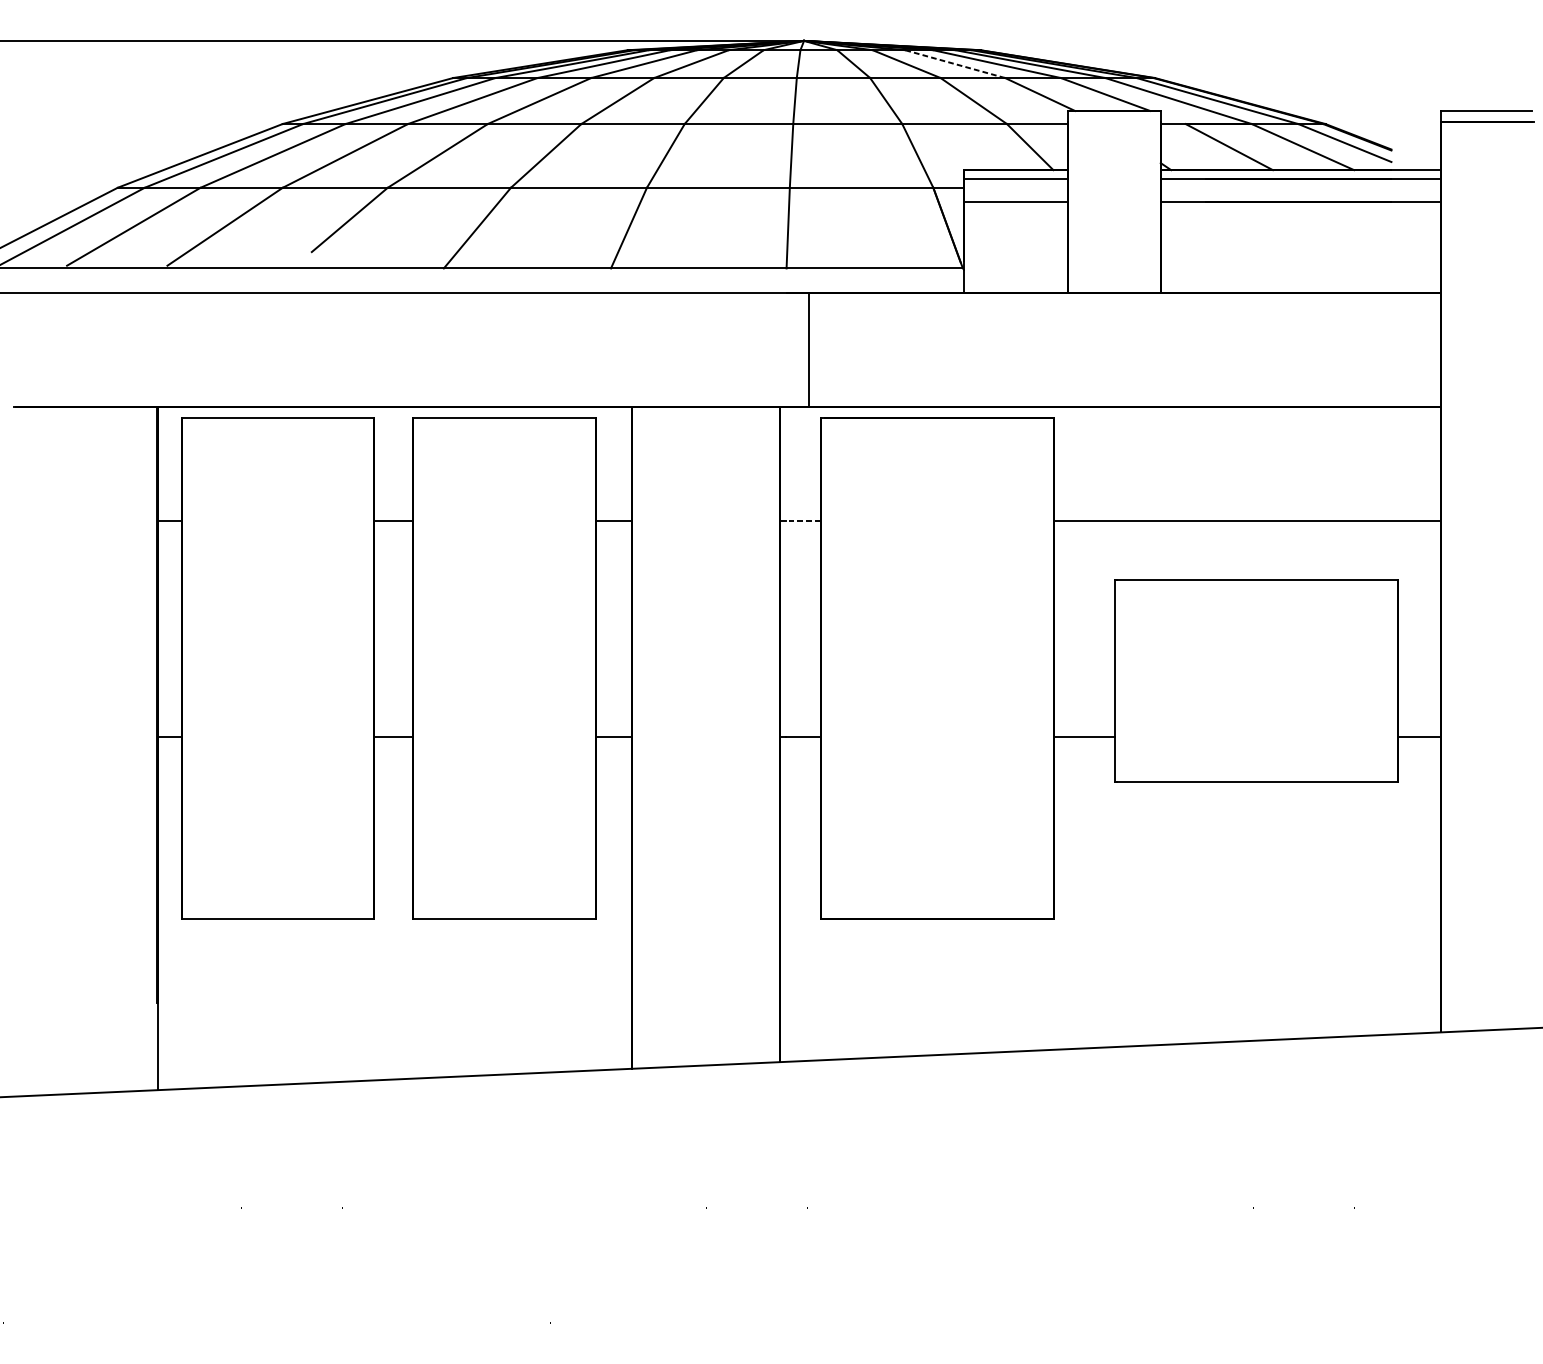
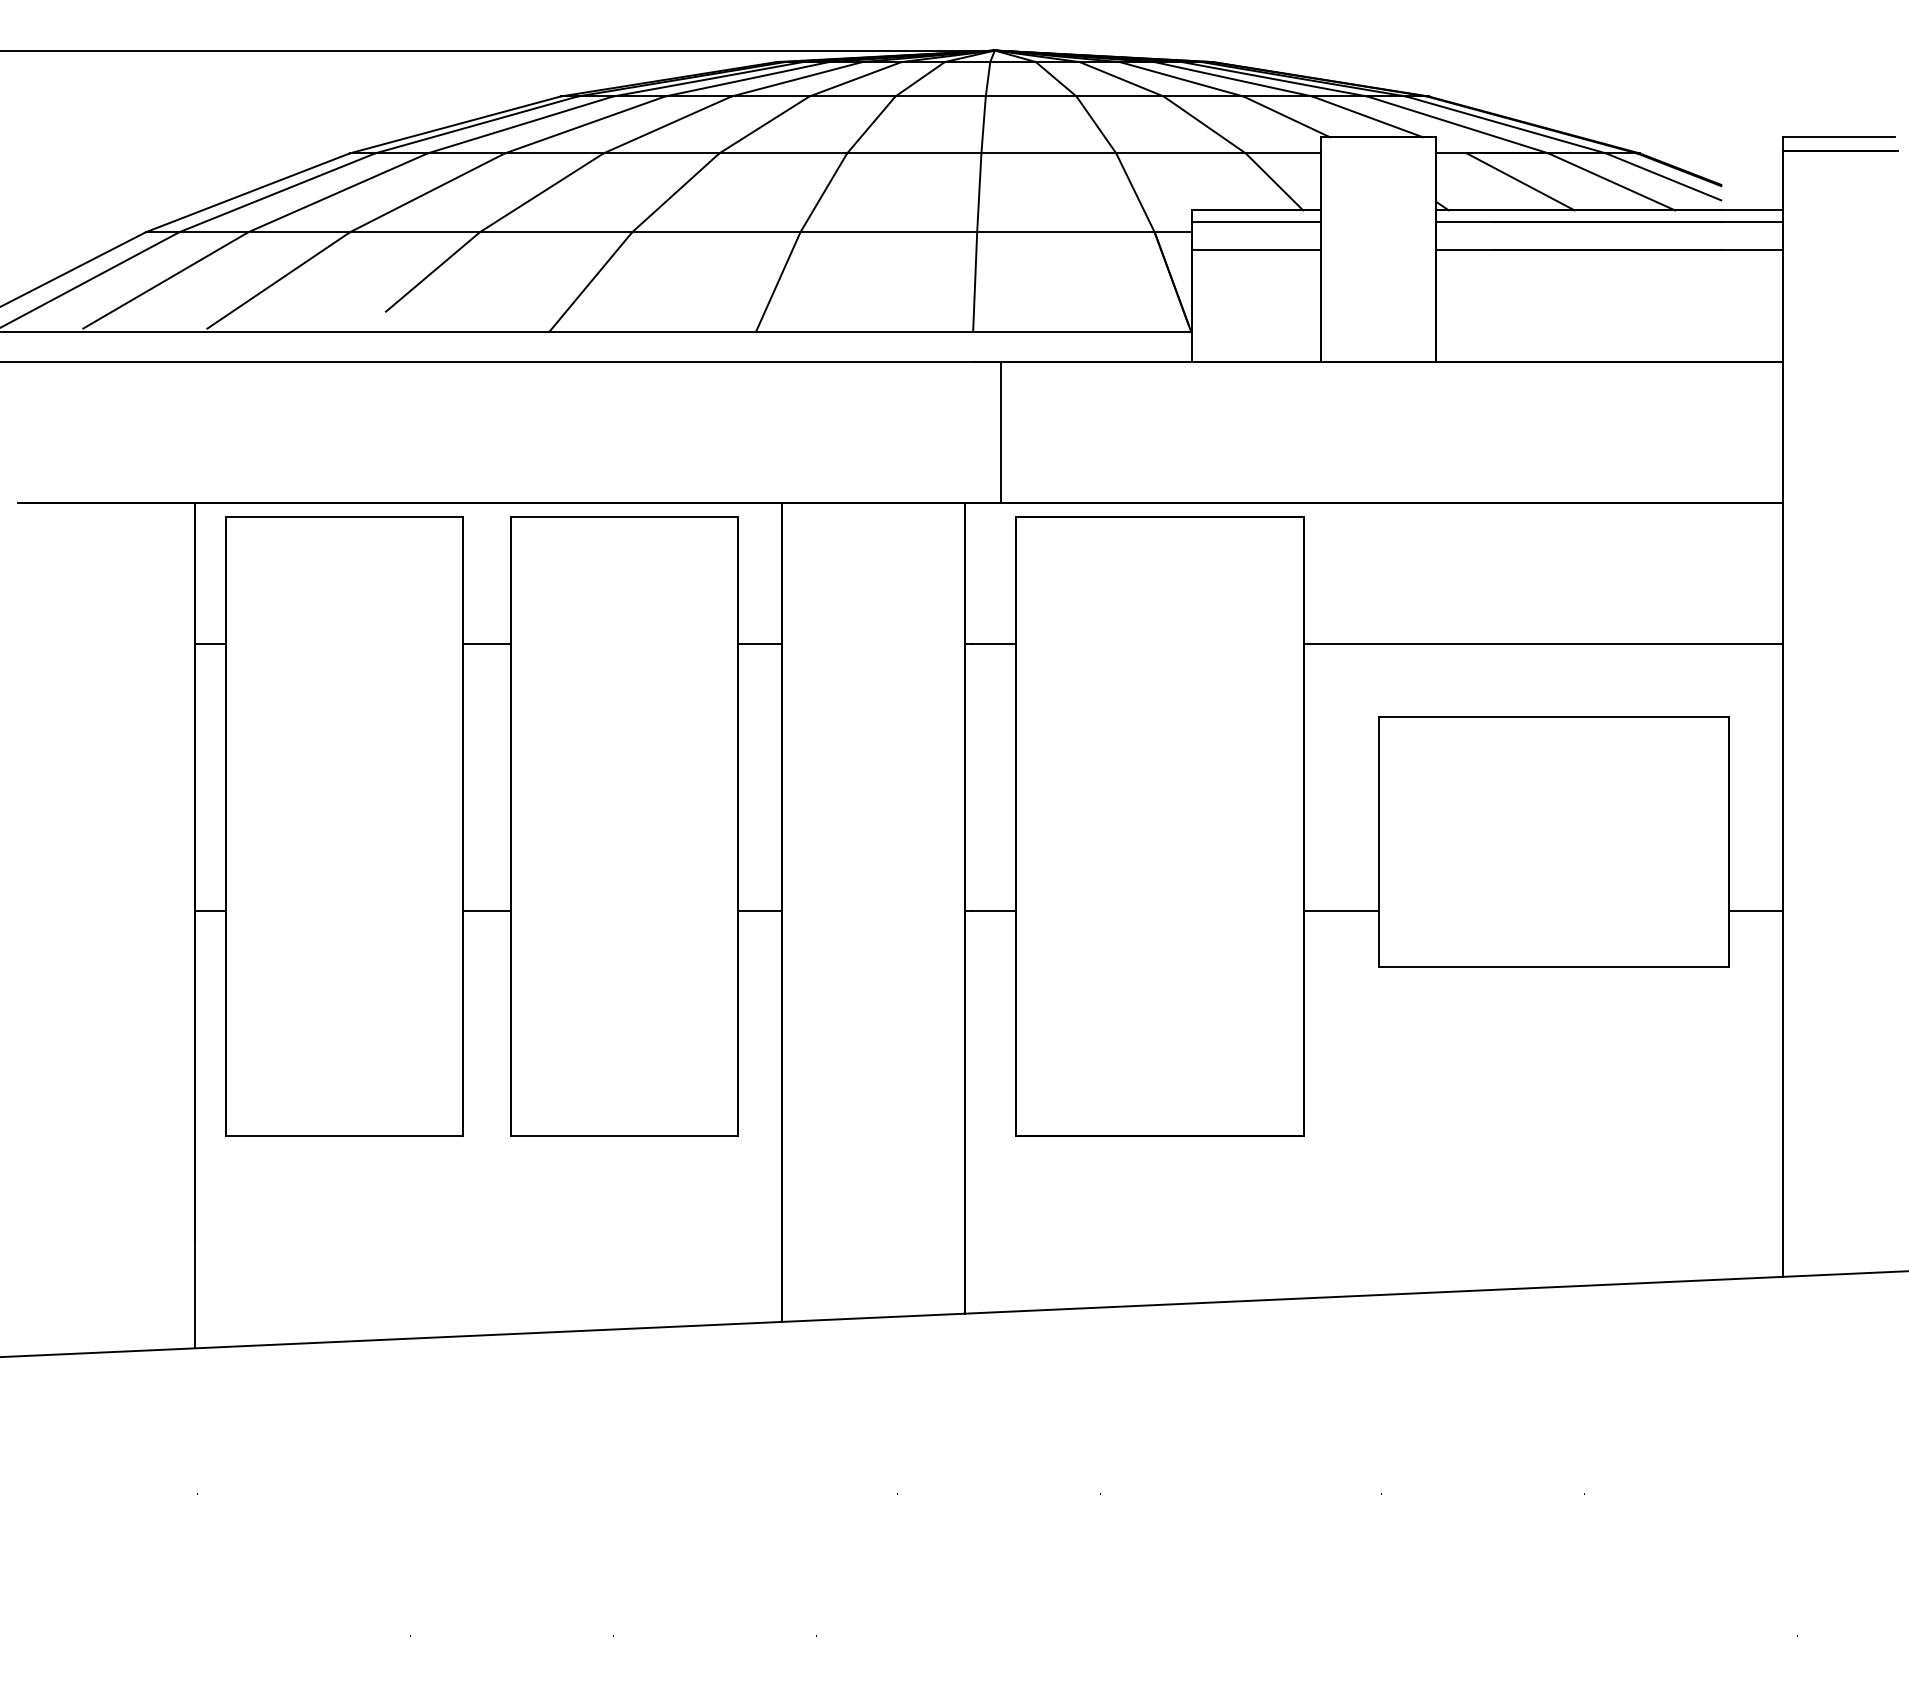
line: (955, 64) -> (1181, 79), dashed -> solid
line: (803, 520) -> (993, 643), dashed -> solid

